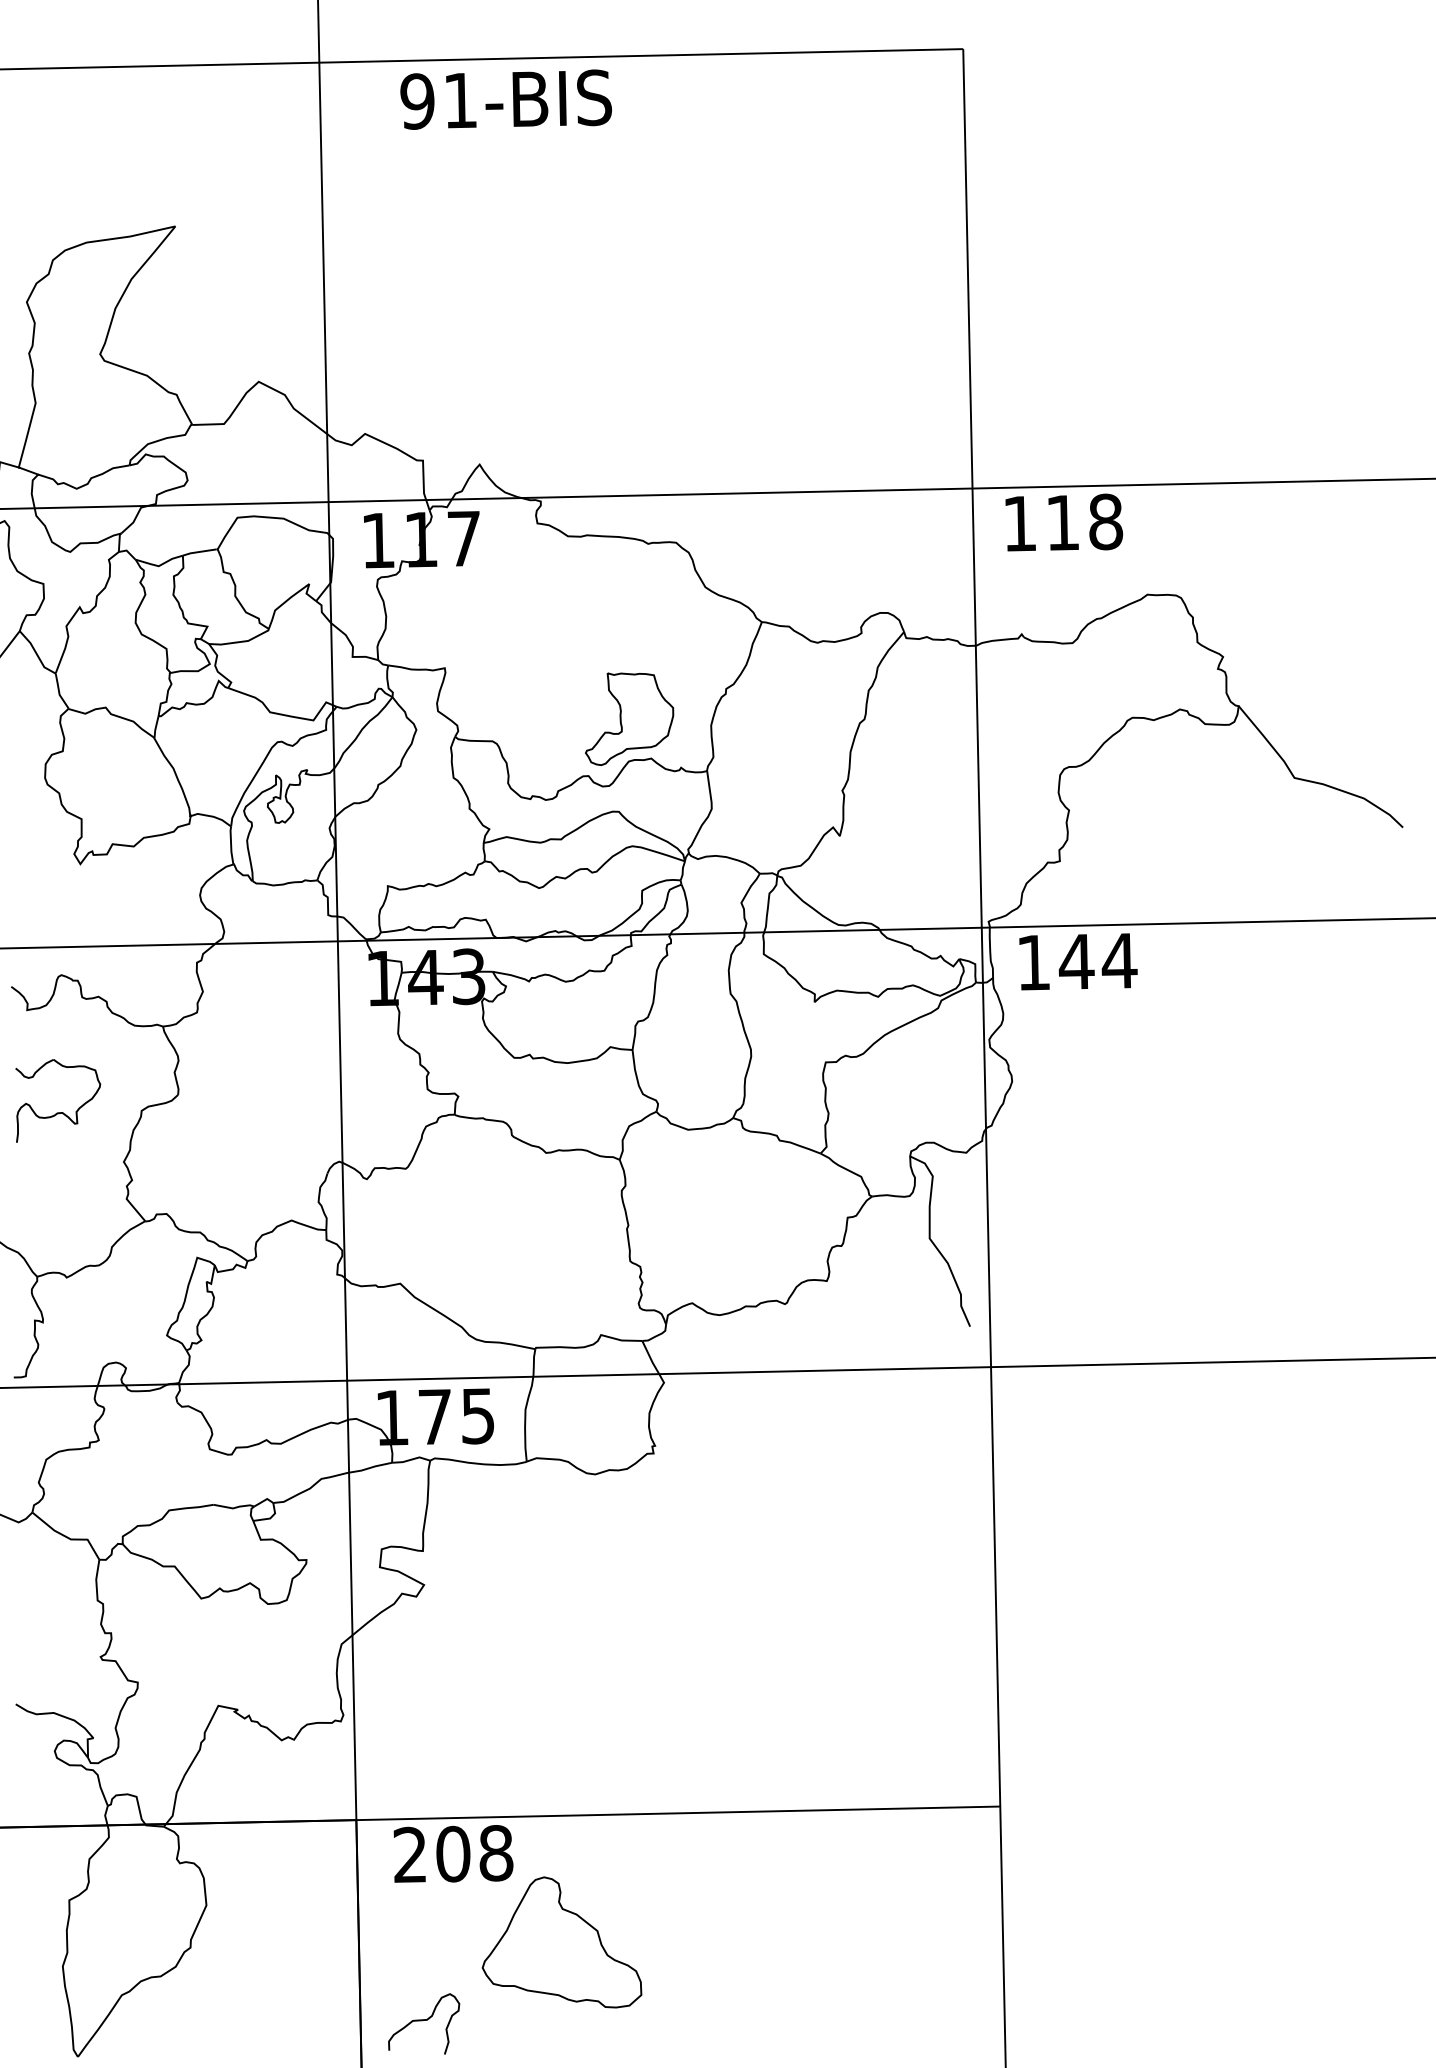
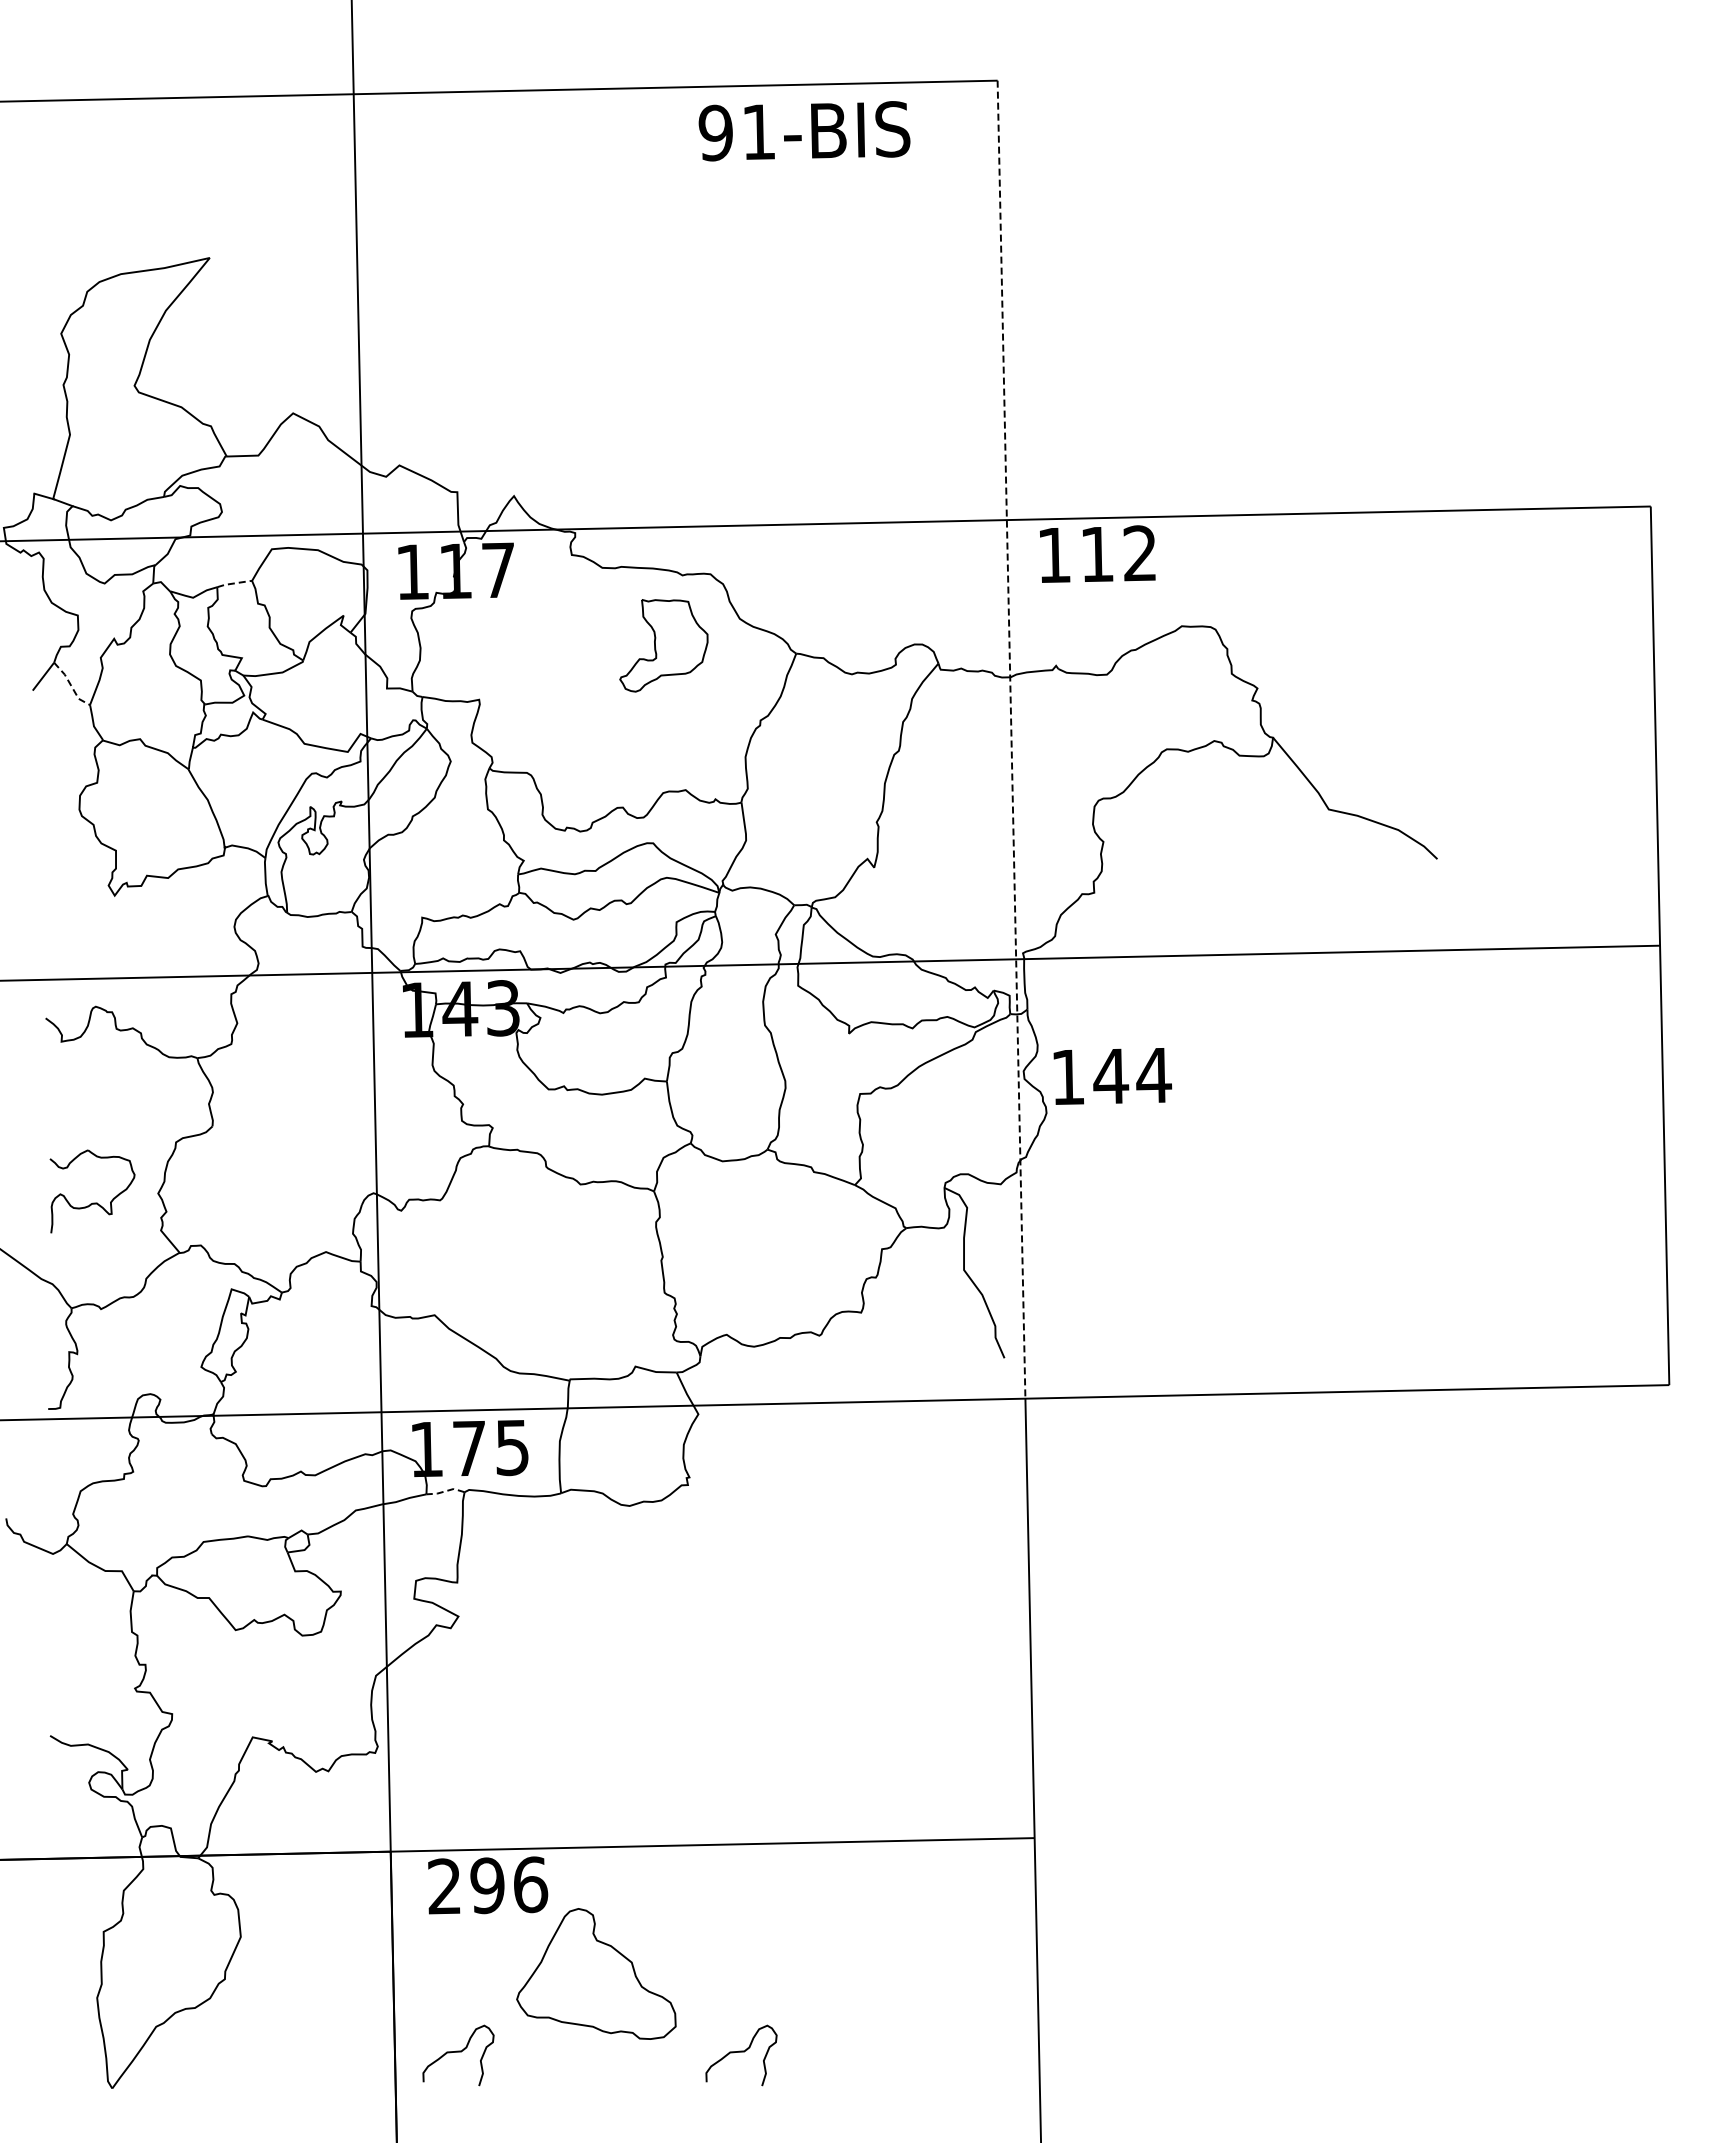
text: (506, 99) -> (804, 131), moved
text: (1106, 521) -> (1140, 553), 118 -> 112
line: (199, 551) -> (233, 583), solid -> dashed
line: (37, 653) -> (71, 685), solid -> dashed
line: (977, 708) -> (1011, 740), solid -> dashed
part: (629, 718) -> (663, 645), moved
text: (1078, 961) -> (1112, 1076), moved
part: (58, 1111) -> (92, 1202), moved
line: (411, 1459) -> (445, 1491), solid -> dashed
text: (475, 1853) -> (509, 1885), 208 -> 296
curve: (707, 2020) -> (741, 2052), added

